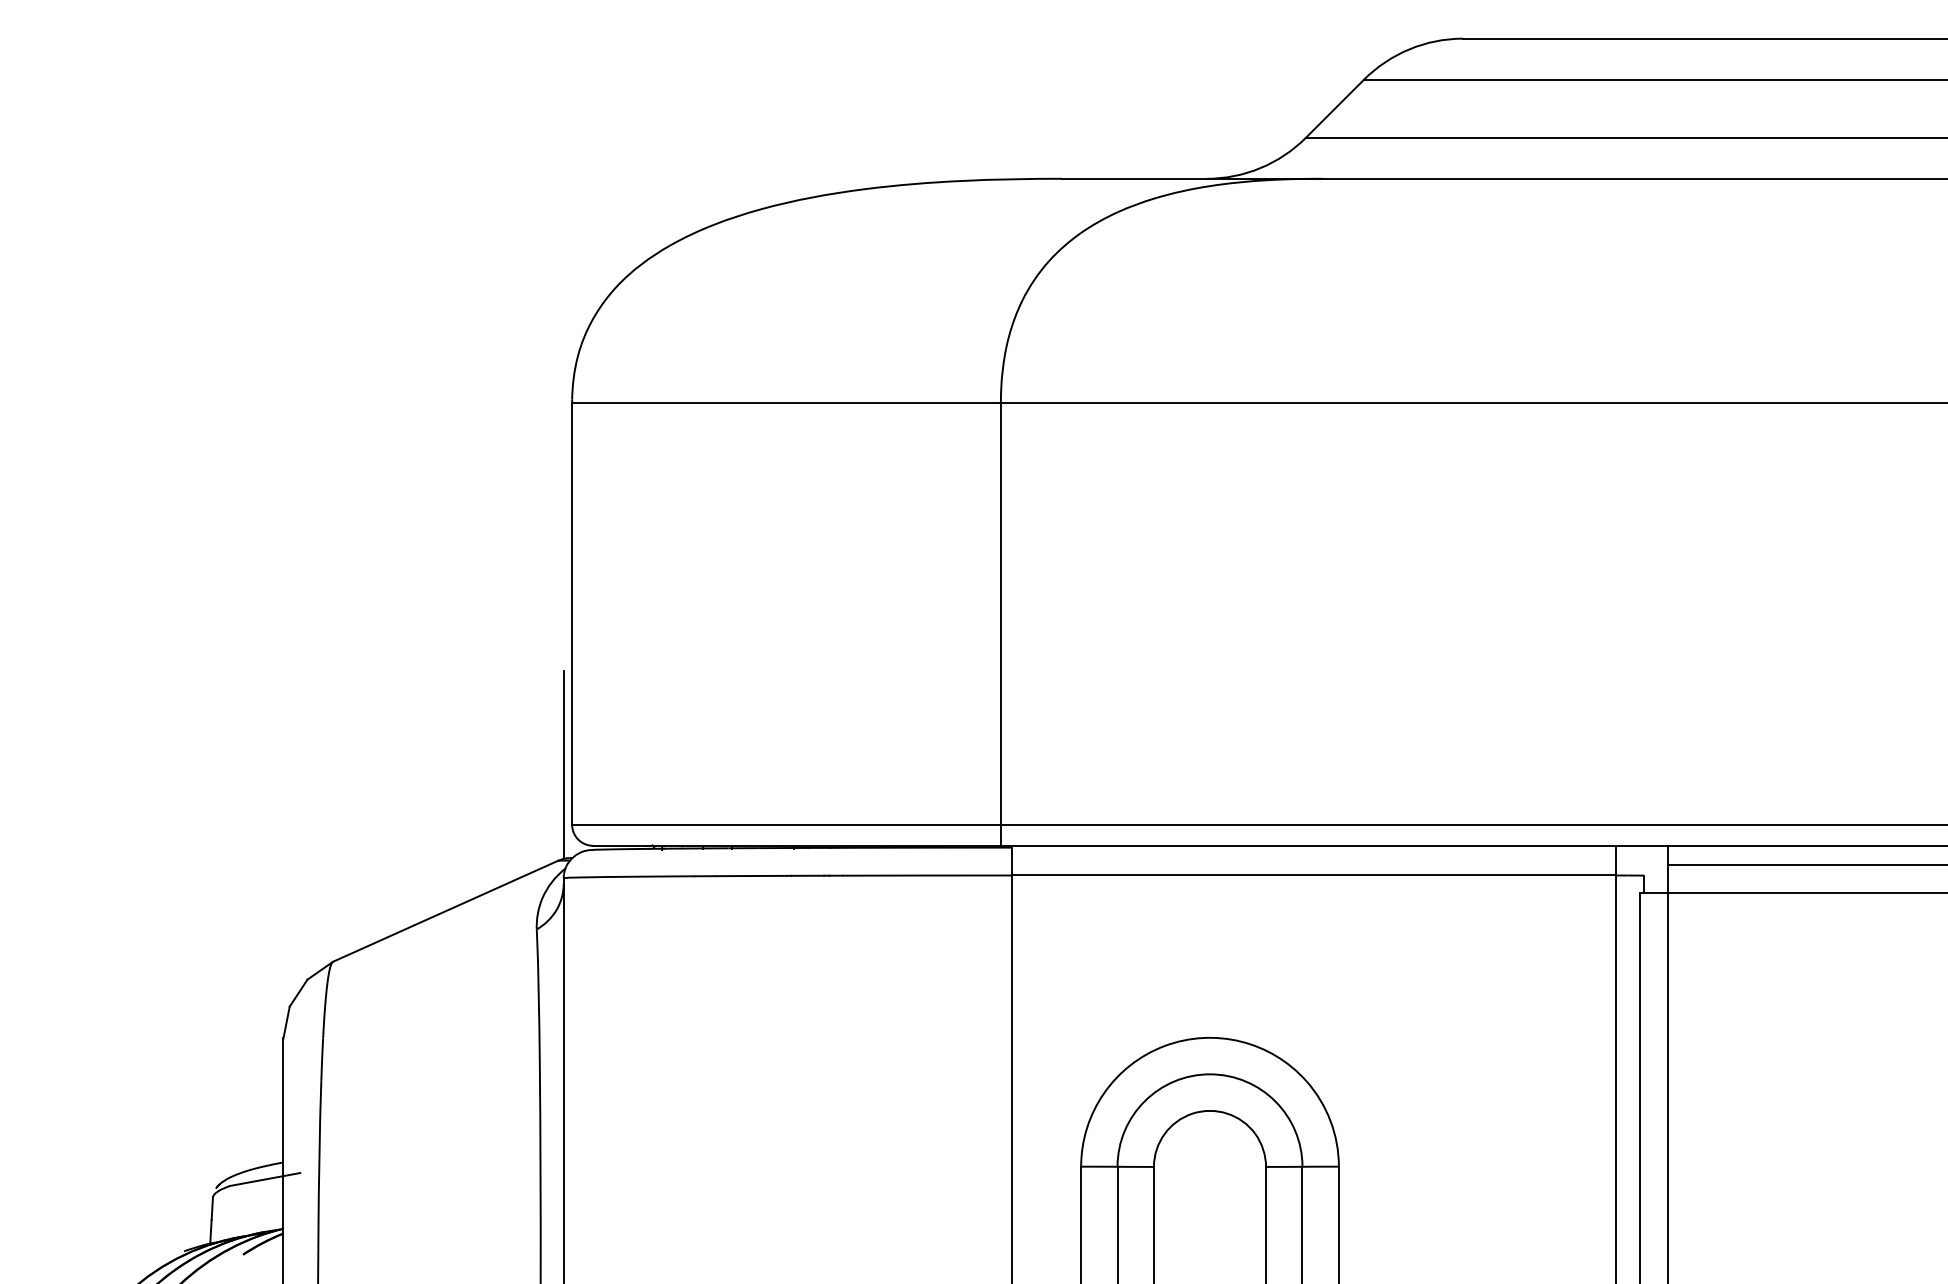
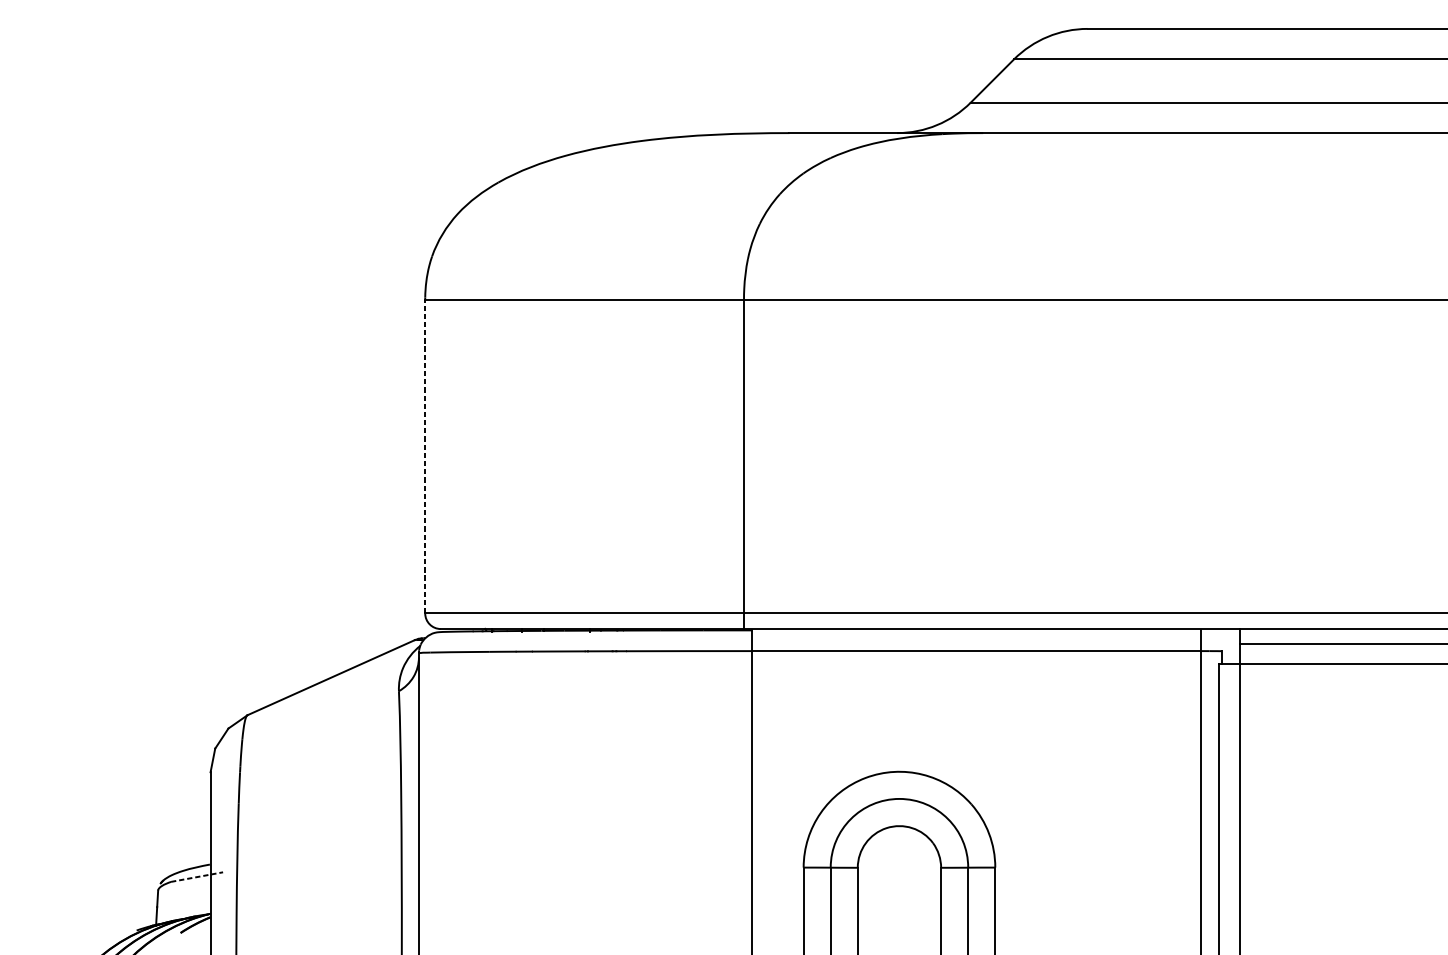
line: (572, 613) -> (425, 456), solid -> dashed
line: (563, 764) -> (418, 568), removed
line: (265, 1179) -> (197, 877), solid -> dashed

